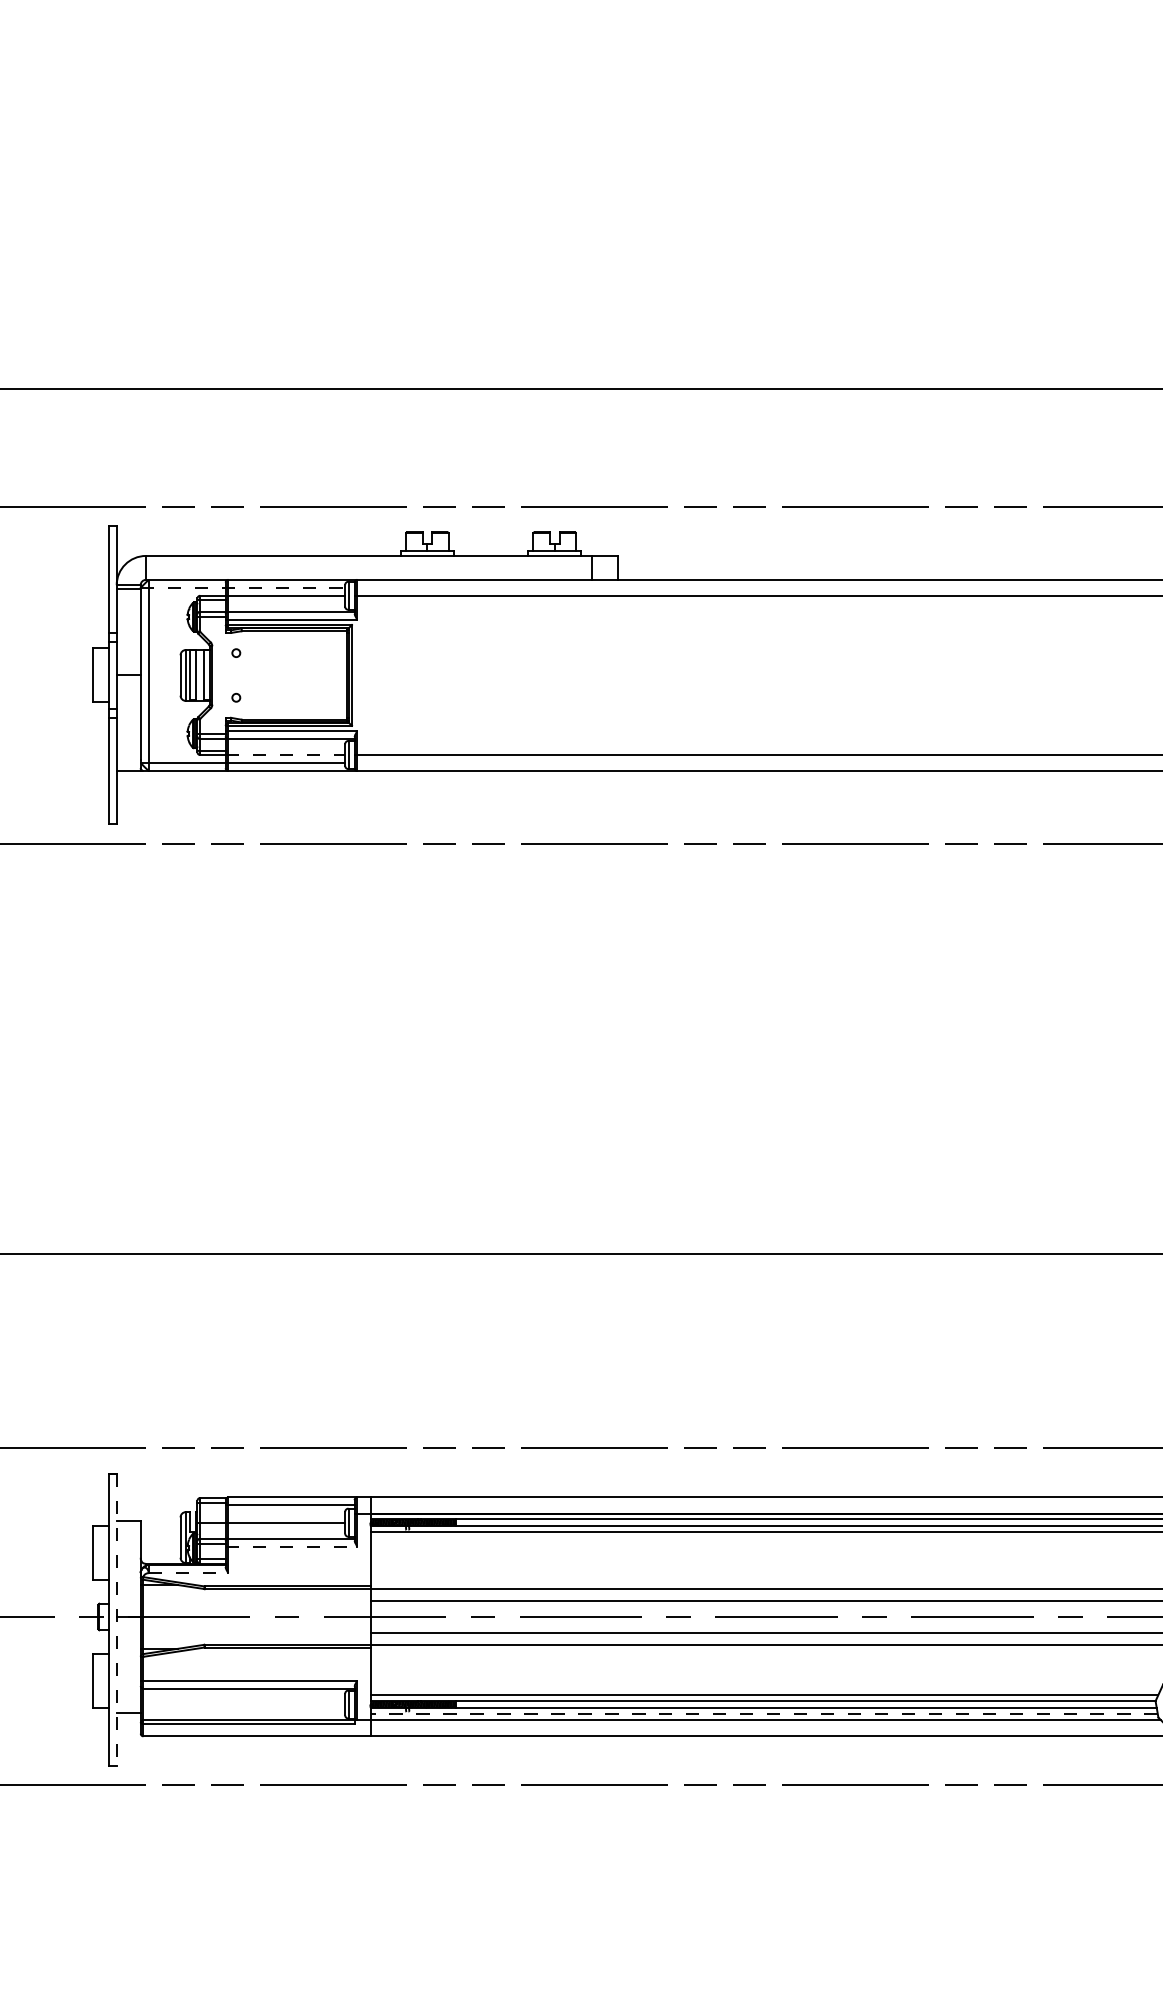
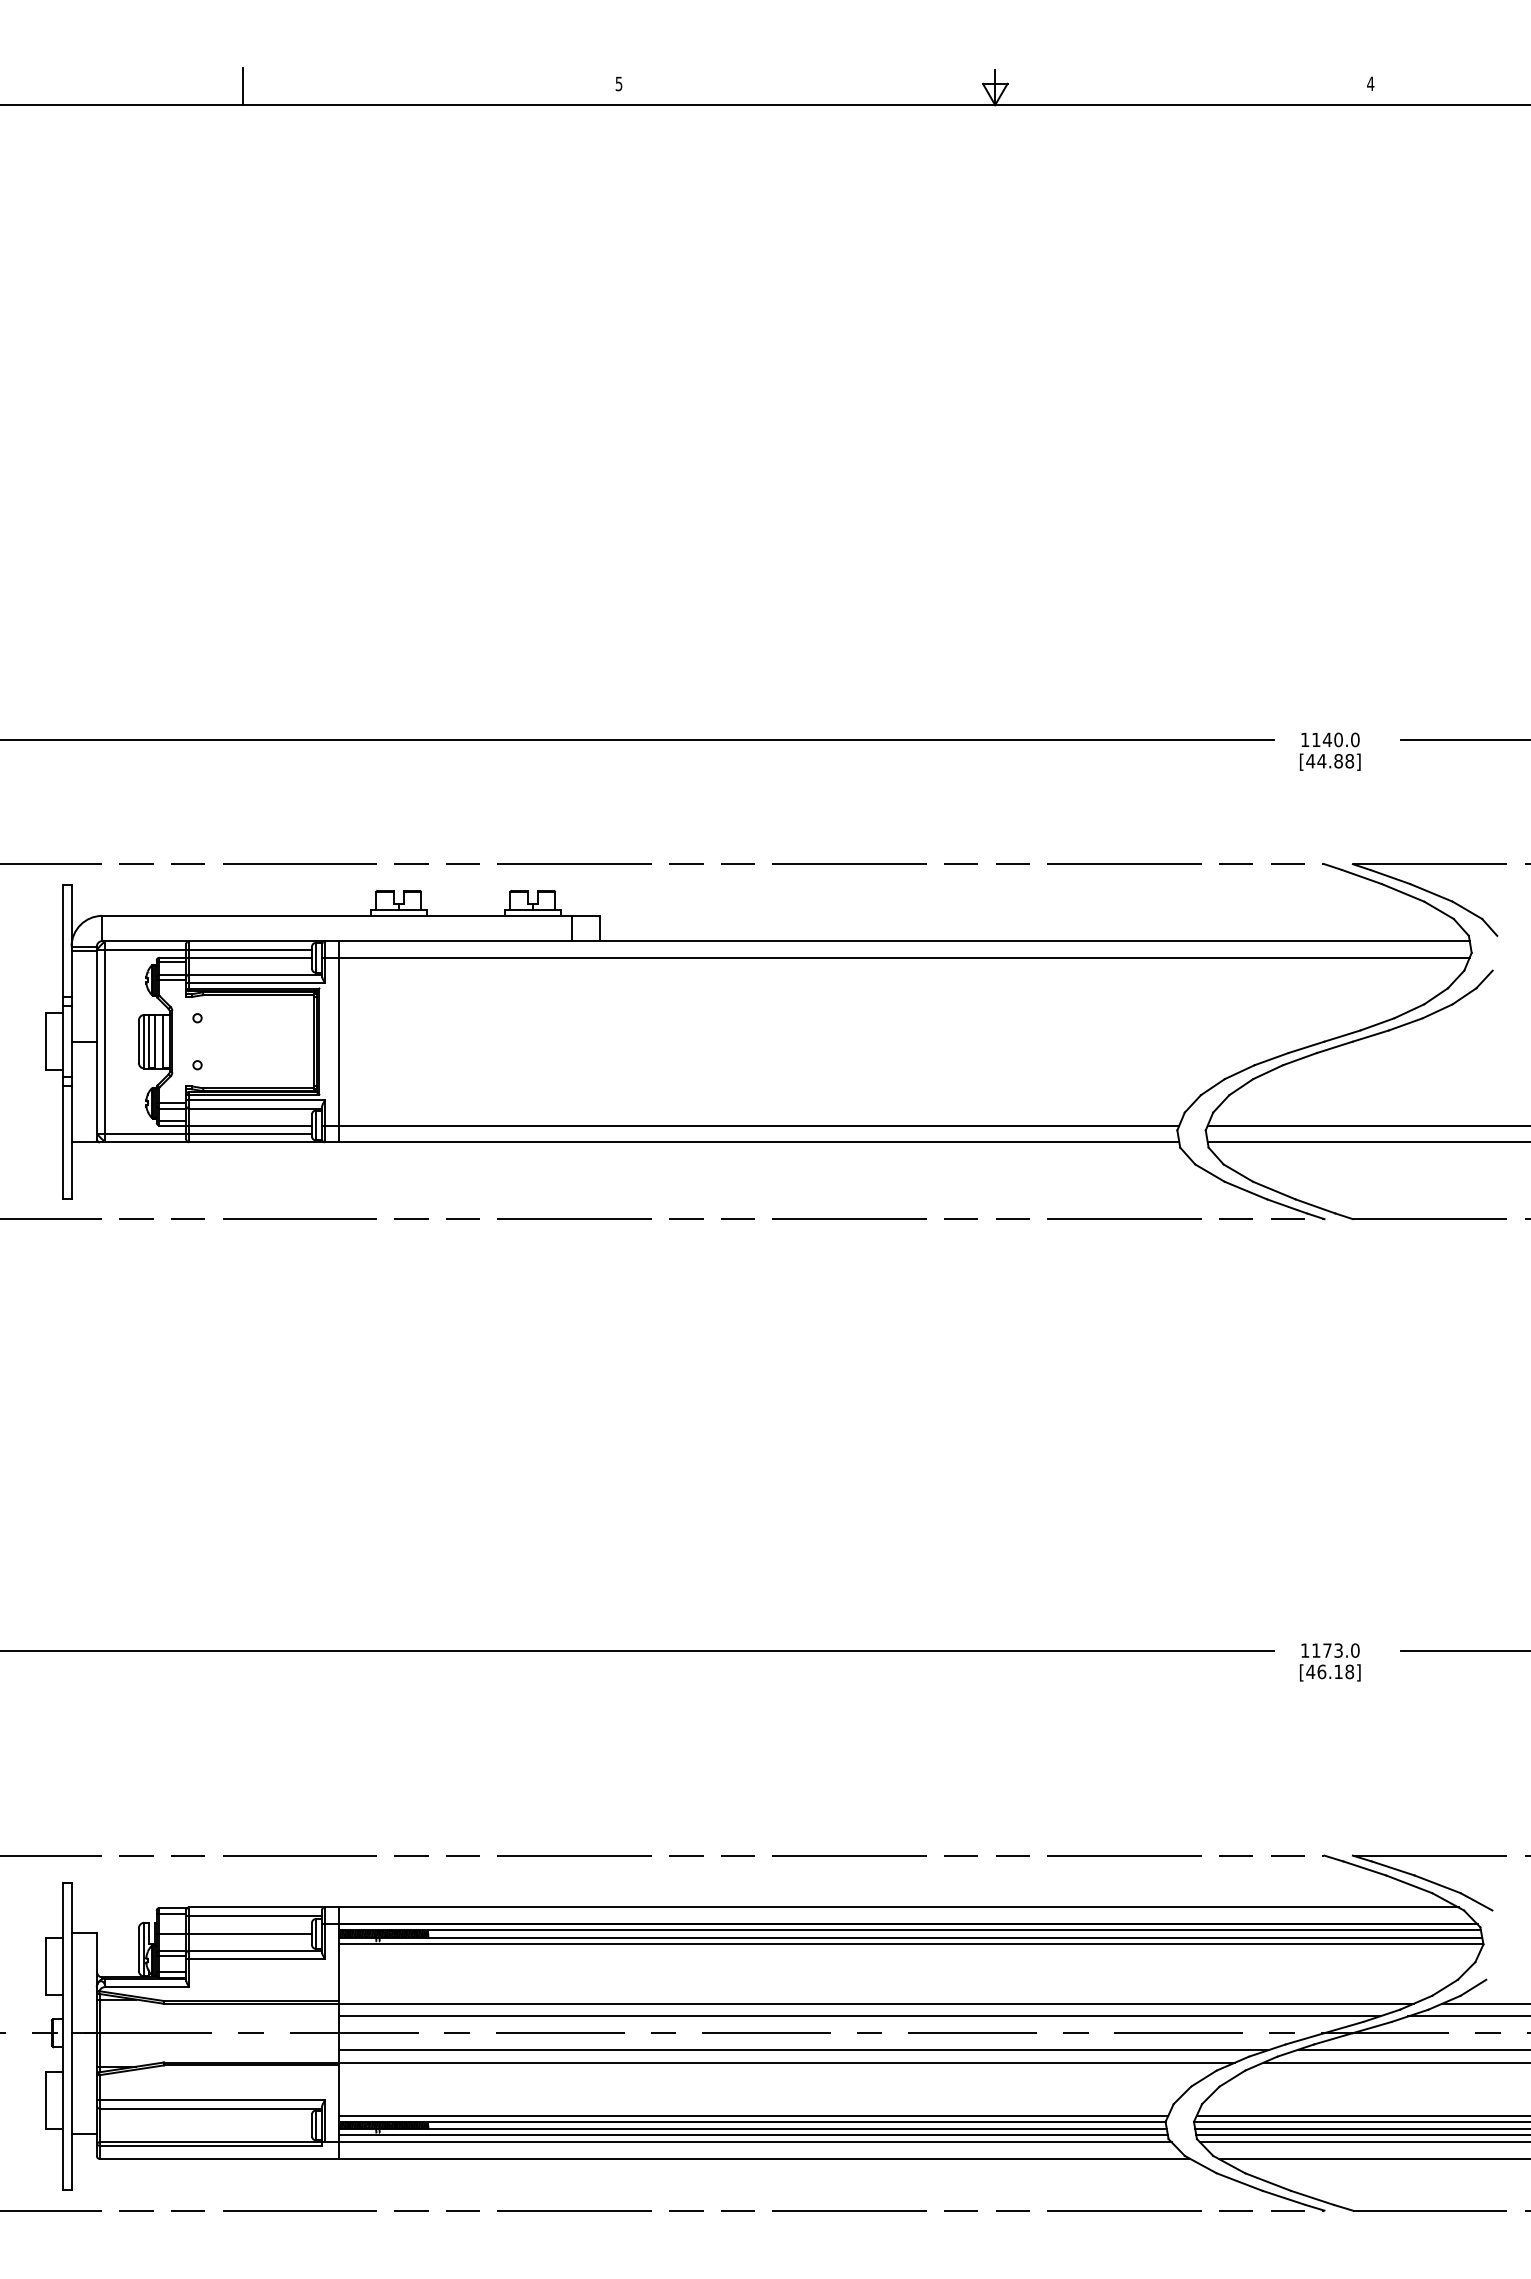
line: (242, 587) -> (204, 949), dashed -> solid
line: (370, 675) -> (338, 1041), added
line: (285, 755) -> (249, 1125), dashed -> solid
line: (292, 1546) -> (256, 1959), dashed -> solid
line: (188, 1573) -> (147, 1987), dashed -> solid
line: (116, 1620) -> (71, 2036), dashed -> solid
line: (764, 1714) -> (753, 2135), dashed -> solid

